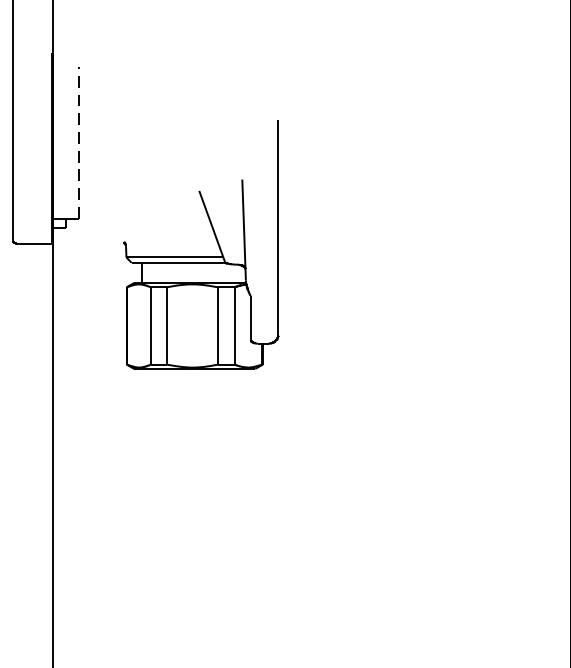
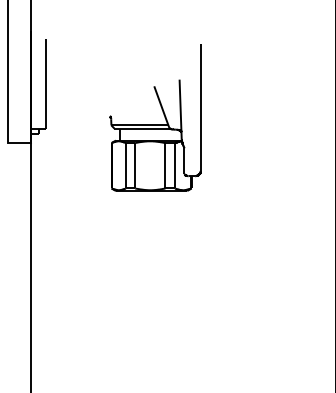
line: (78, 141) -> (46, 83), dashed -> solid
part: (201, 255) -> (155, 124), moved

